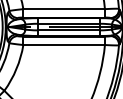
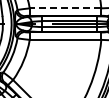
line: (64, 9) -> (65, 8), solid -> dashed

